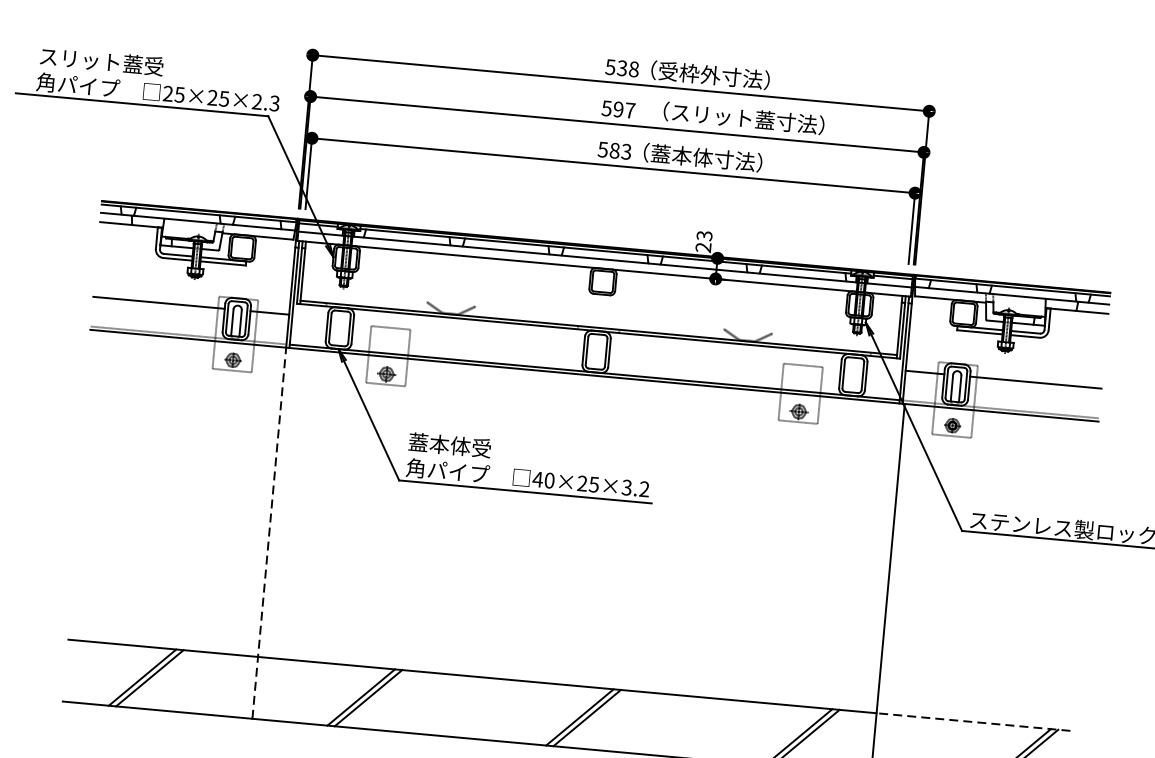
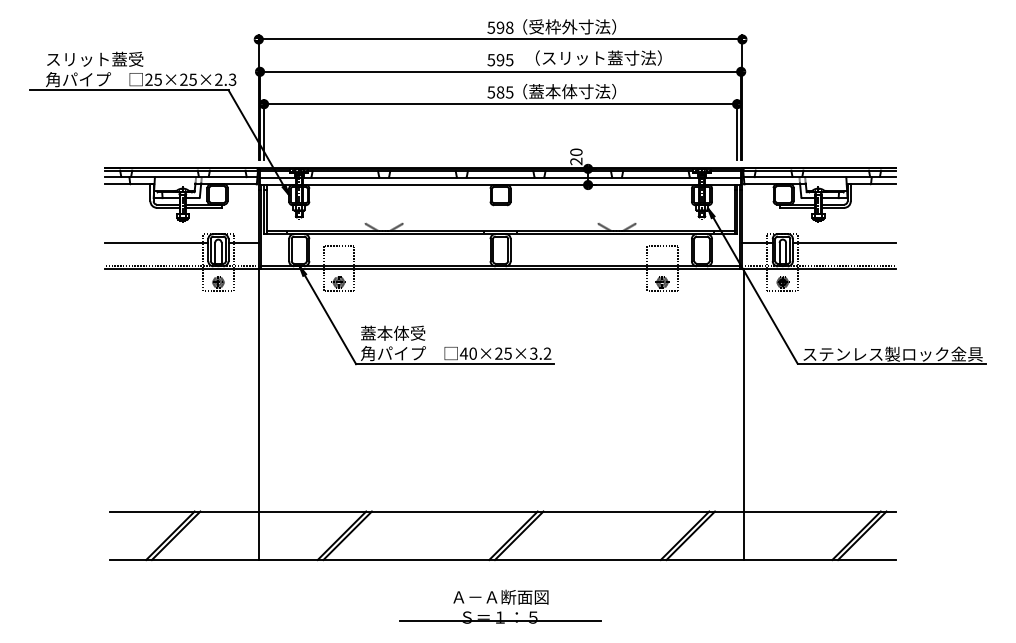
text: (622, 67) -> (500, 27), 538 -> 598
text: (629, 111) -> (509, 60), 597 -> 595
text: (626, 151) -> (509, 92), 583 -> 585
text: (704, 236) -> (576, 152), 23 -> 20
line: (268, 533) -> (258, 414), dashed -> solid
line: (972, 721) -> (819, 511), dashed -> solid

